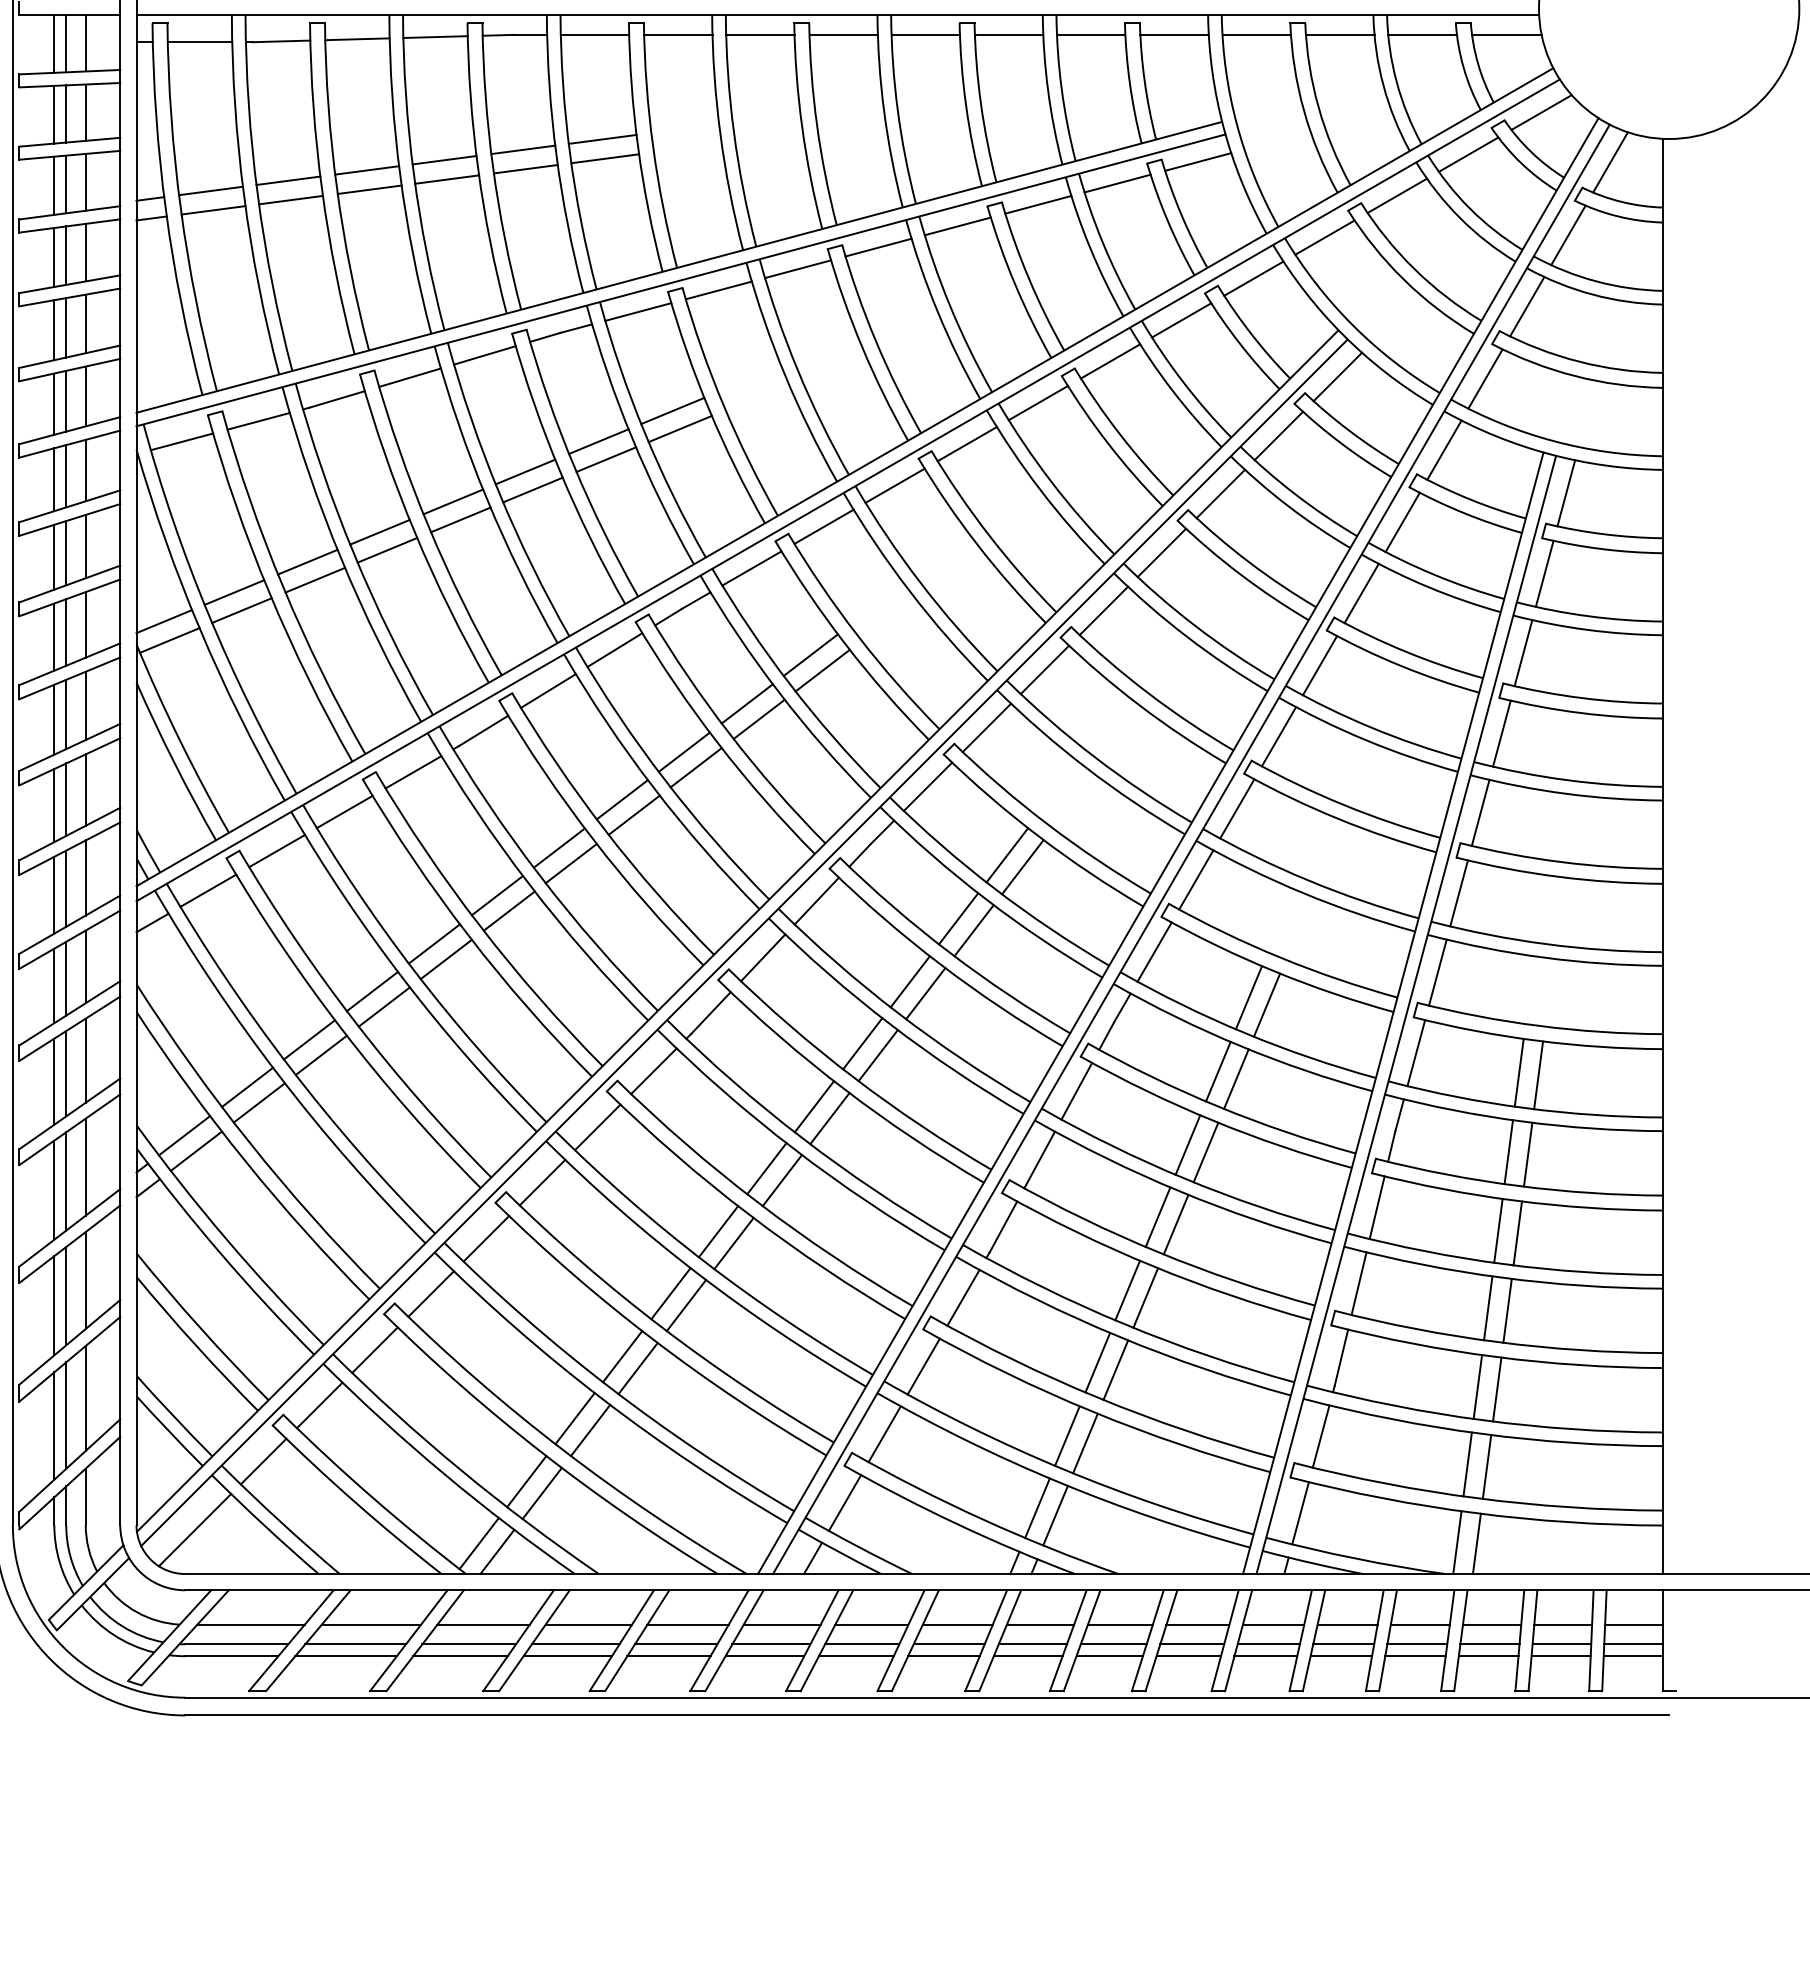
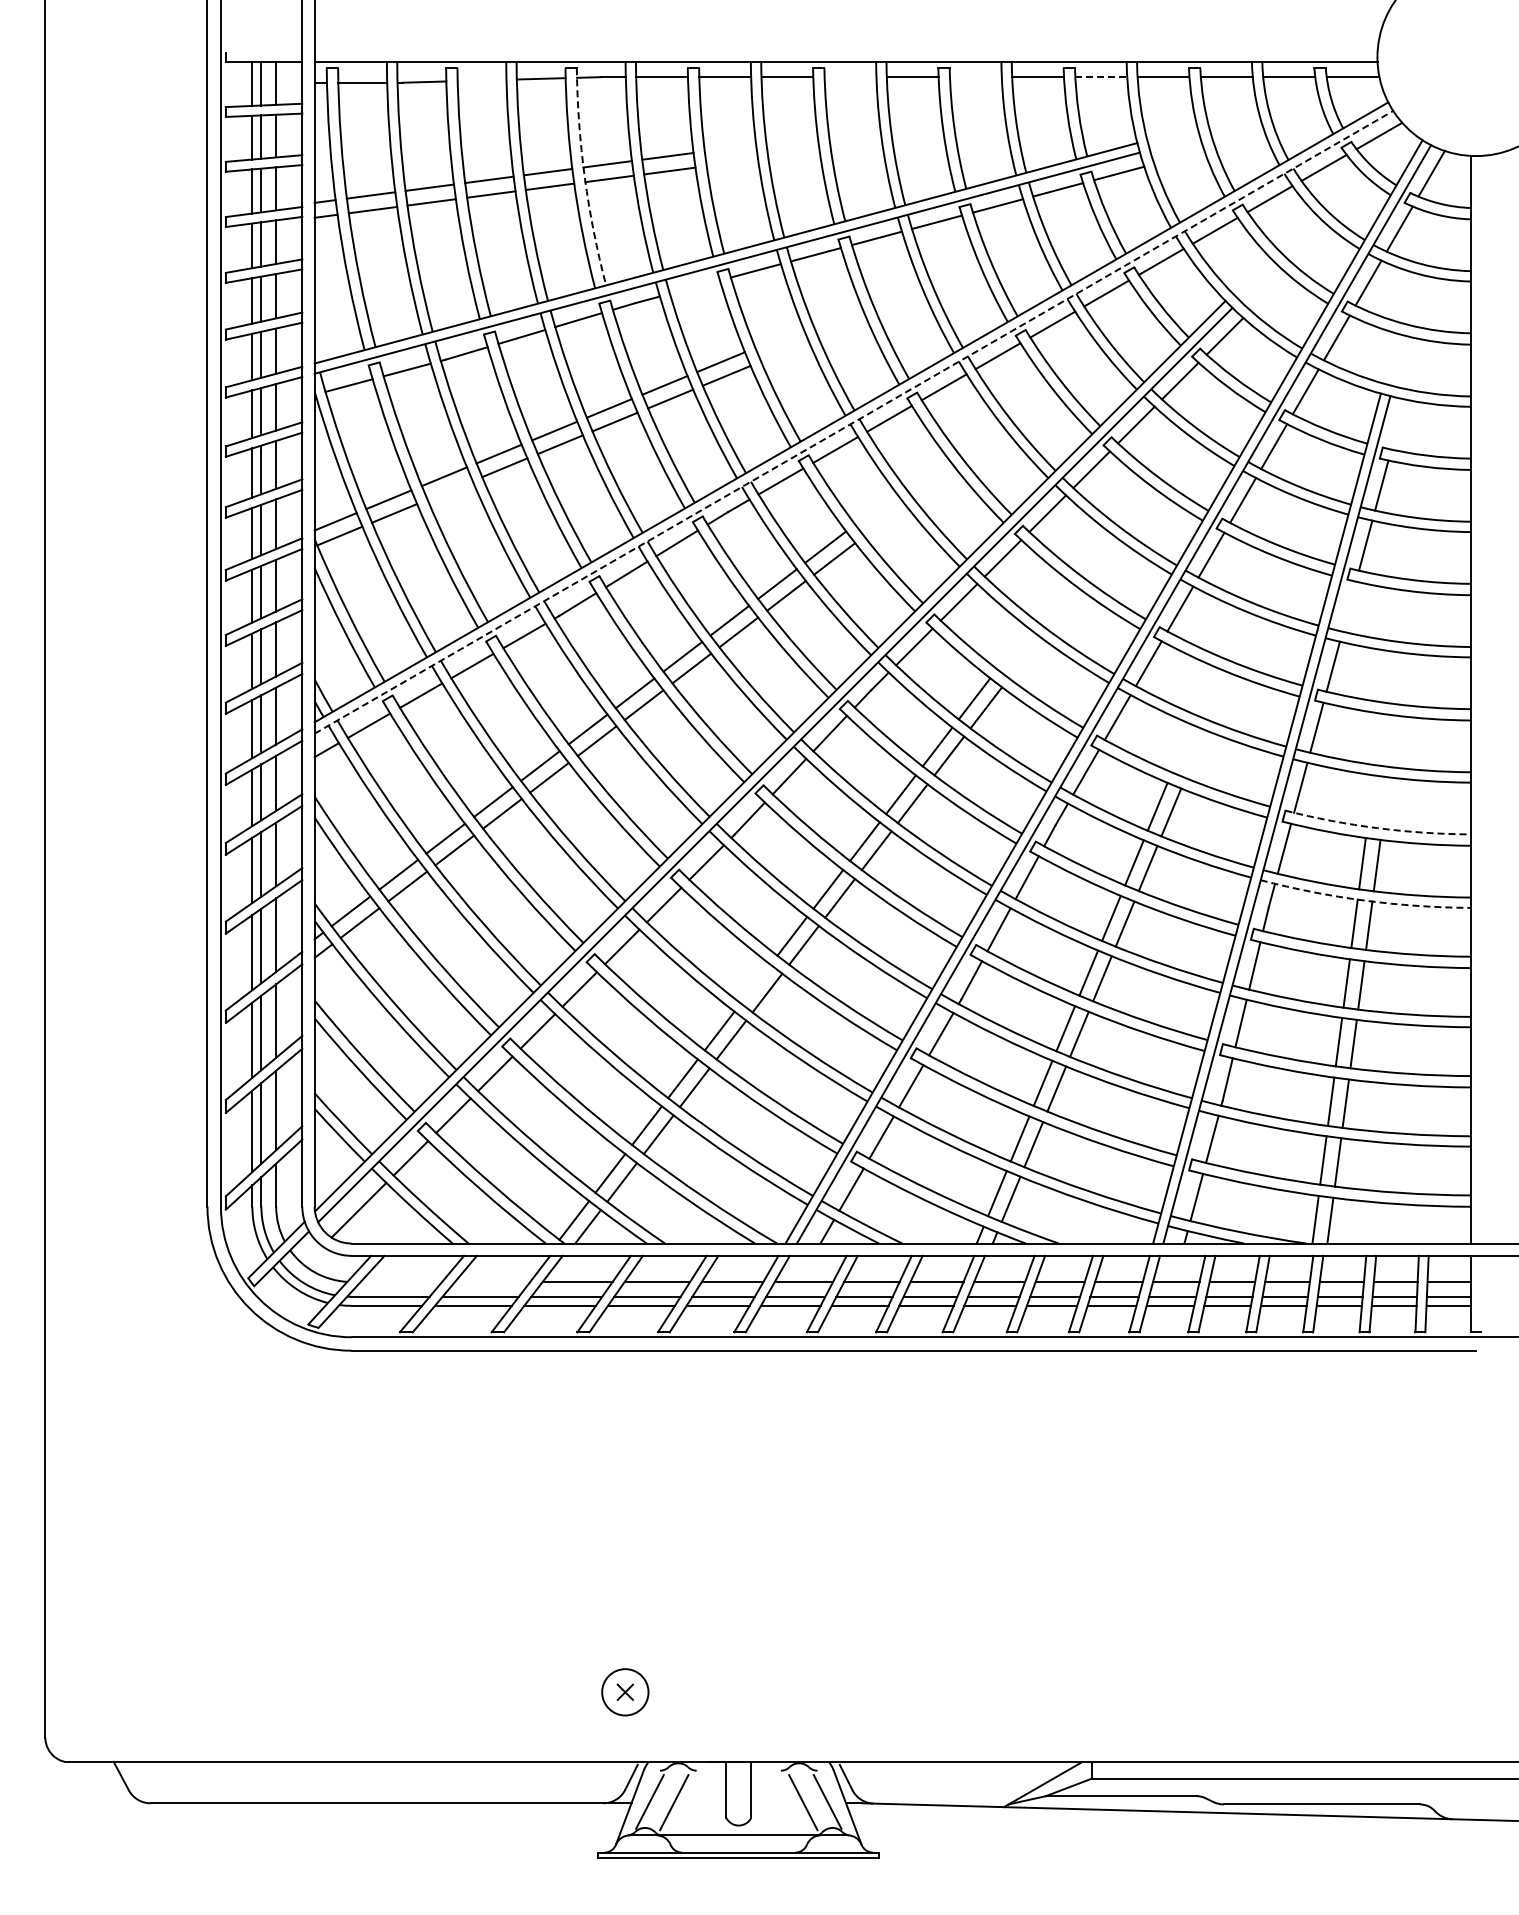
line: (843, 35) -> (850, 77), removed
line: (1008, 35) -> (975, 77), removed
line: (1174, 35) -> (1101, 77), solid -> dashed
line: (356, 39) -> (481, 80), removed
arc: (492, 167) -> (584, 177), solid -> dashed
line: (637, 311) -> (694, 286), removed
line: (847, 490) -> (853, 422), solid -> dashed
line: (1565, 493) -> (1397, 424), removed
line: (314, 580) -> (449, 490), removed
line: (1502, 733) -> (1349, 606), removed
arc: (1539, 1026) -> (1377, 828), solid -> dashed
arc: (1523, 1121) -> (1365, 900), solid -> dashed
line: (718, 1230) -> (755, 983), removed
line: (251, 1625) -> (401, 1282), removed
line: (371, 1625) -> (492, 1282), removed

